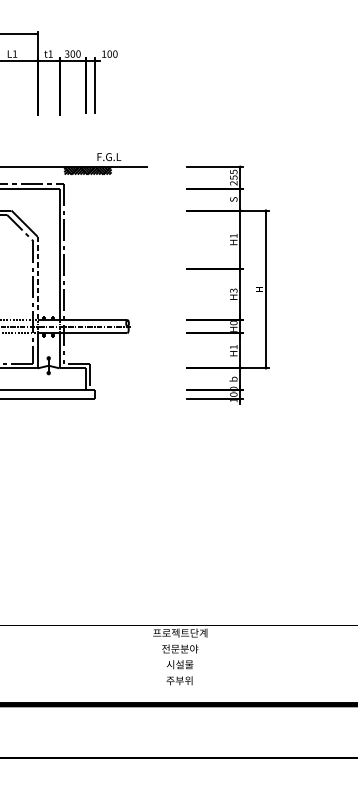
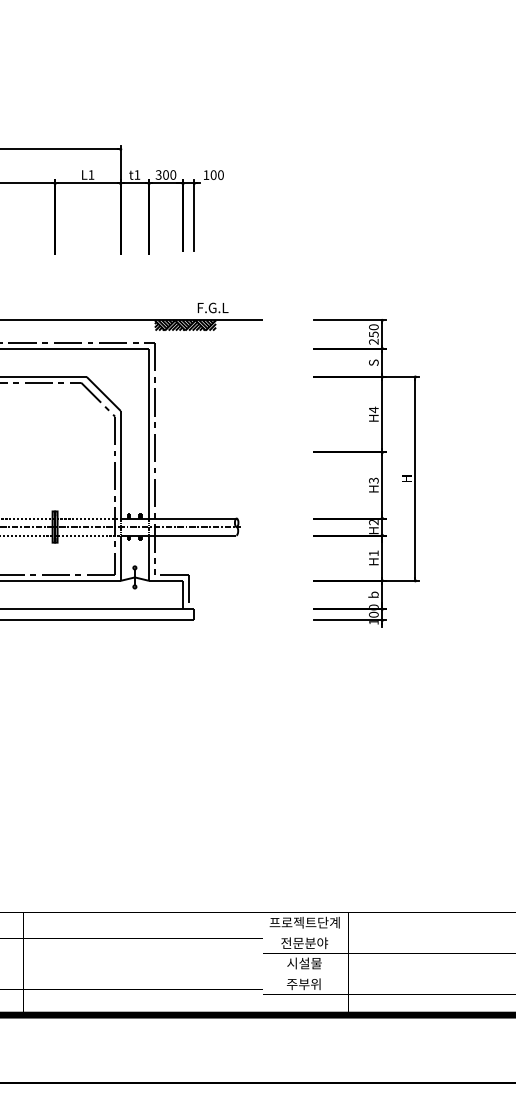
text: (233, 172) -> (373, 327), 255 -> 250
text: (233, 235) -> (373, 409), H1 -> H4
line: (37, 278) -> (120, 464), dashed -> solid
text: (233, 323) -> (373, 522), H0 -> H2

